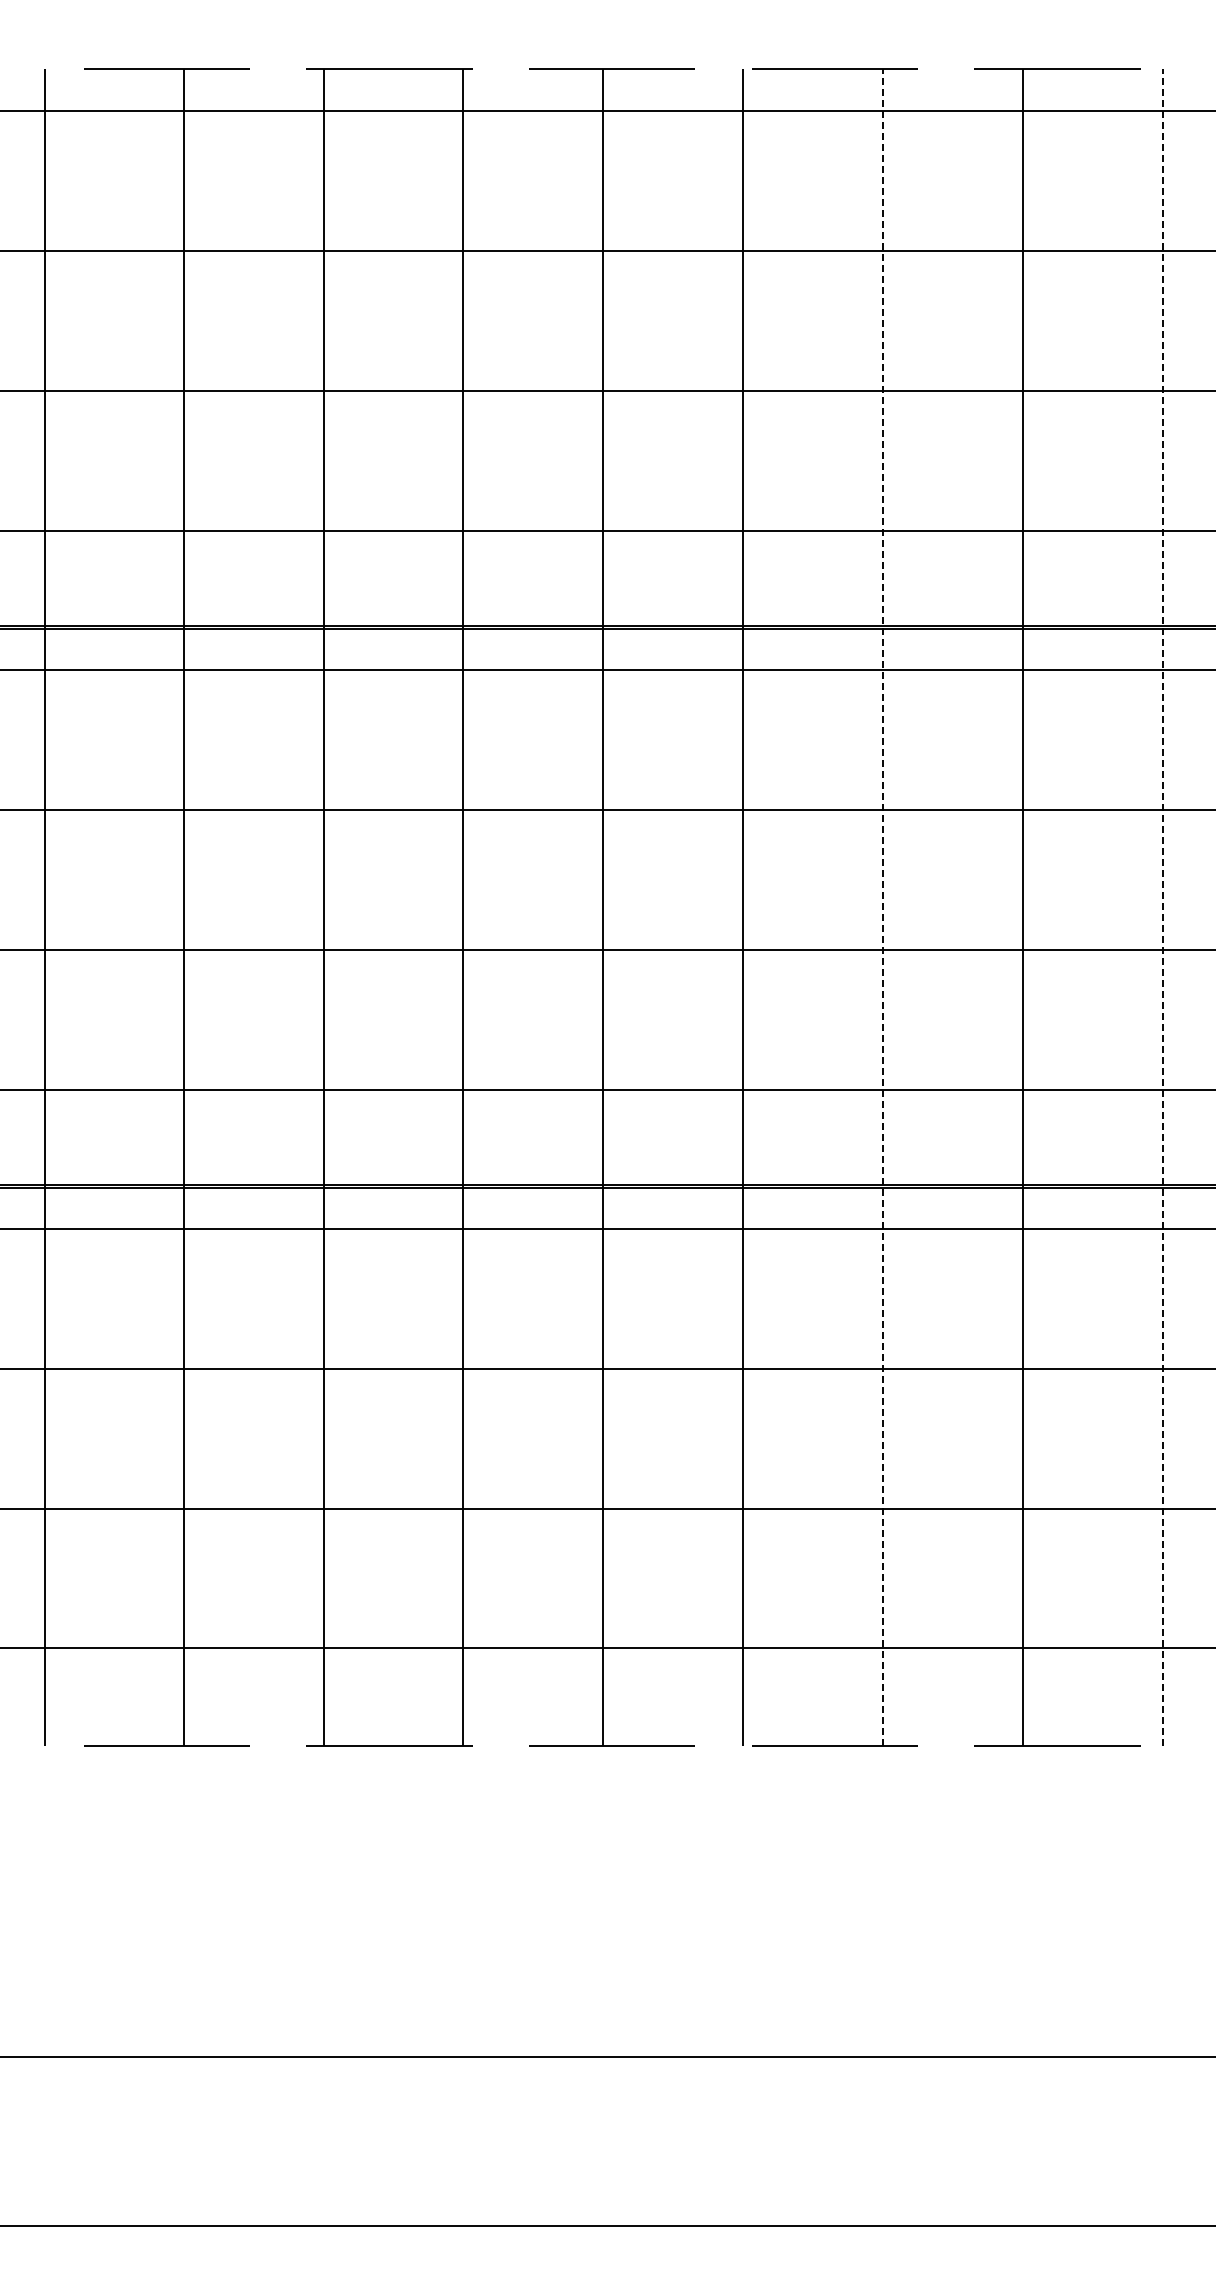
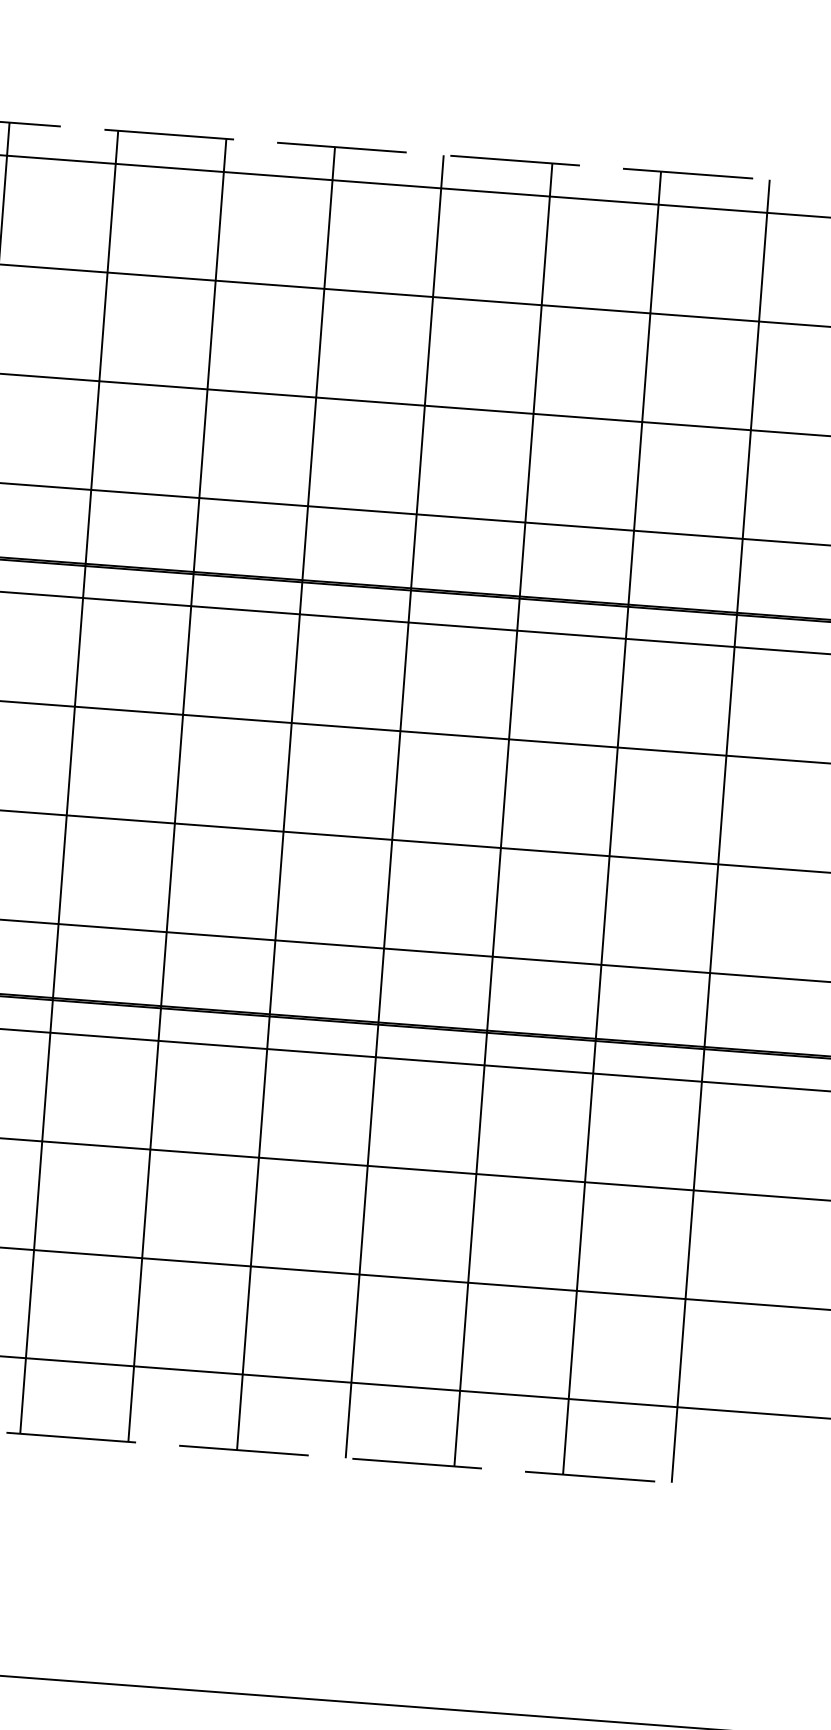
line: (882, 906) -> (503, 814), dashed -> solid
line: (1162, 906) -> (720, 830), dashed -> solid

